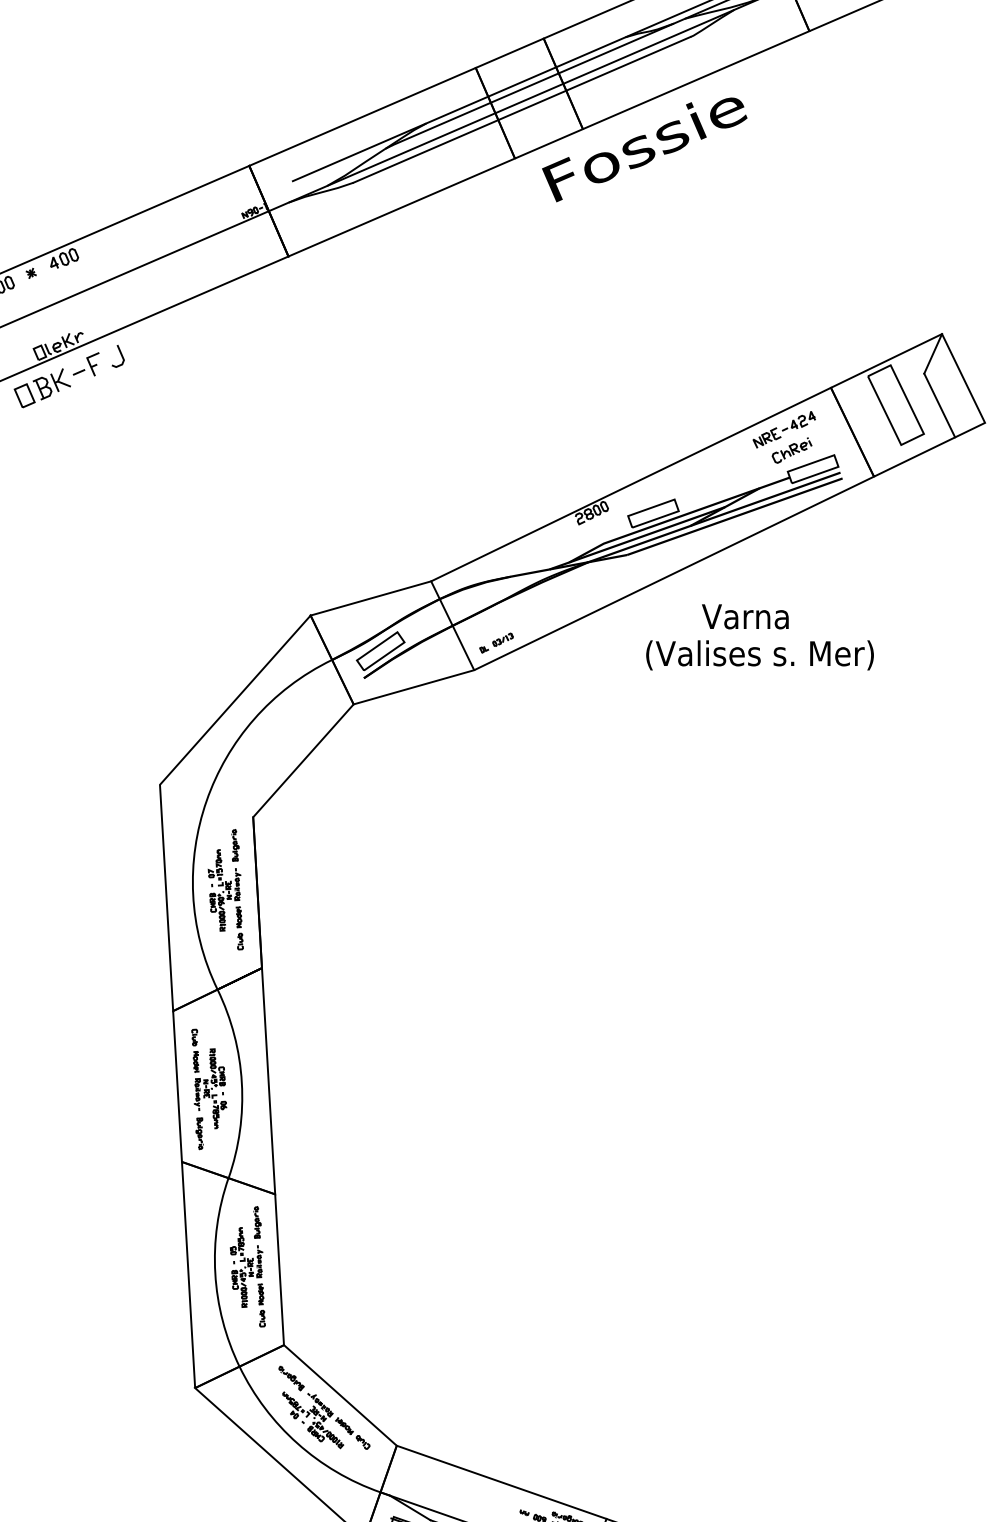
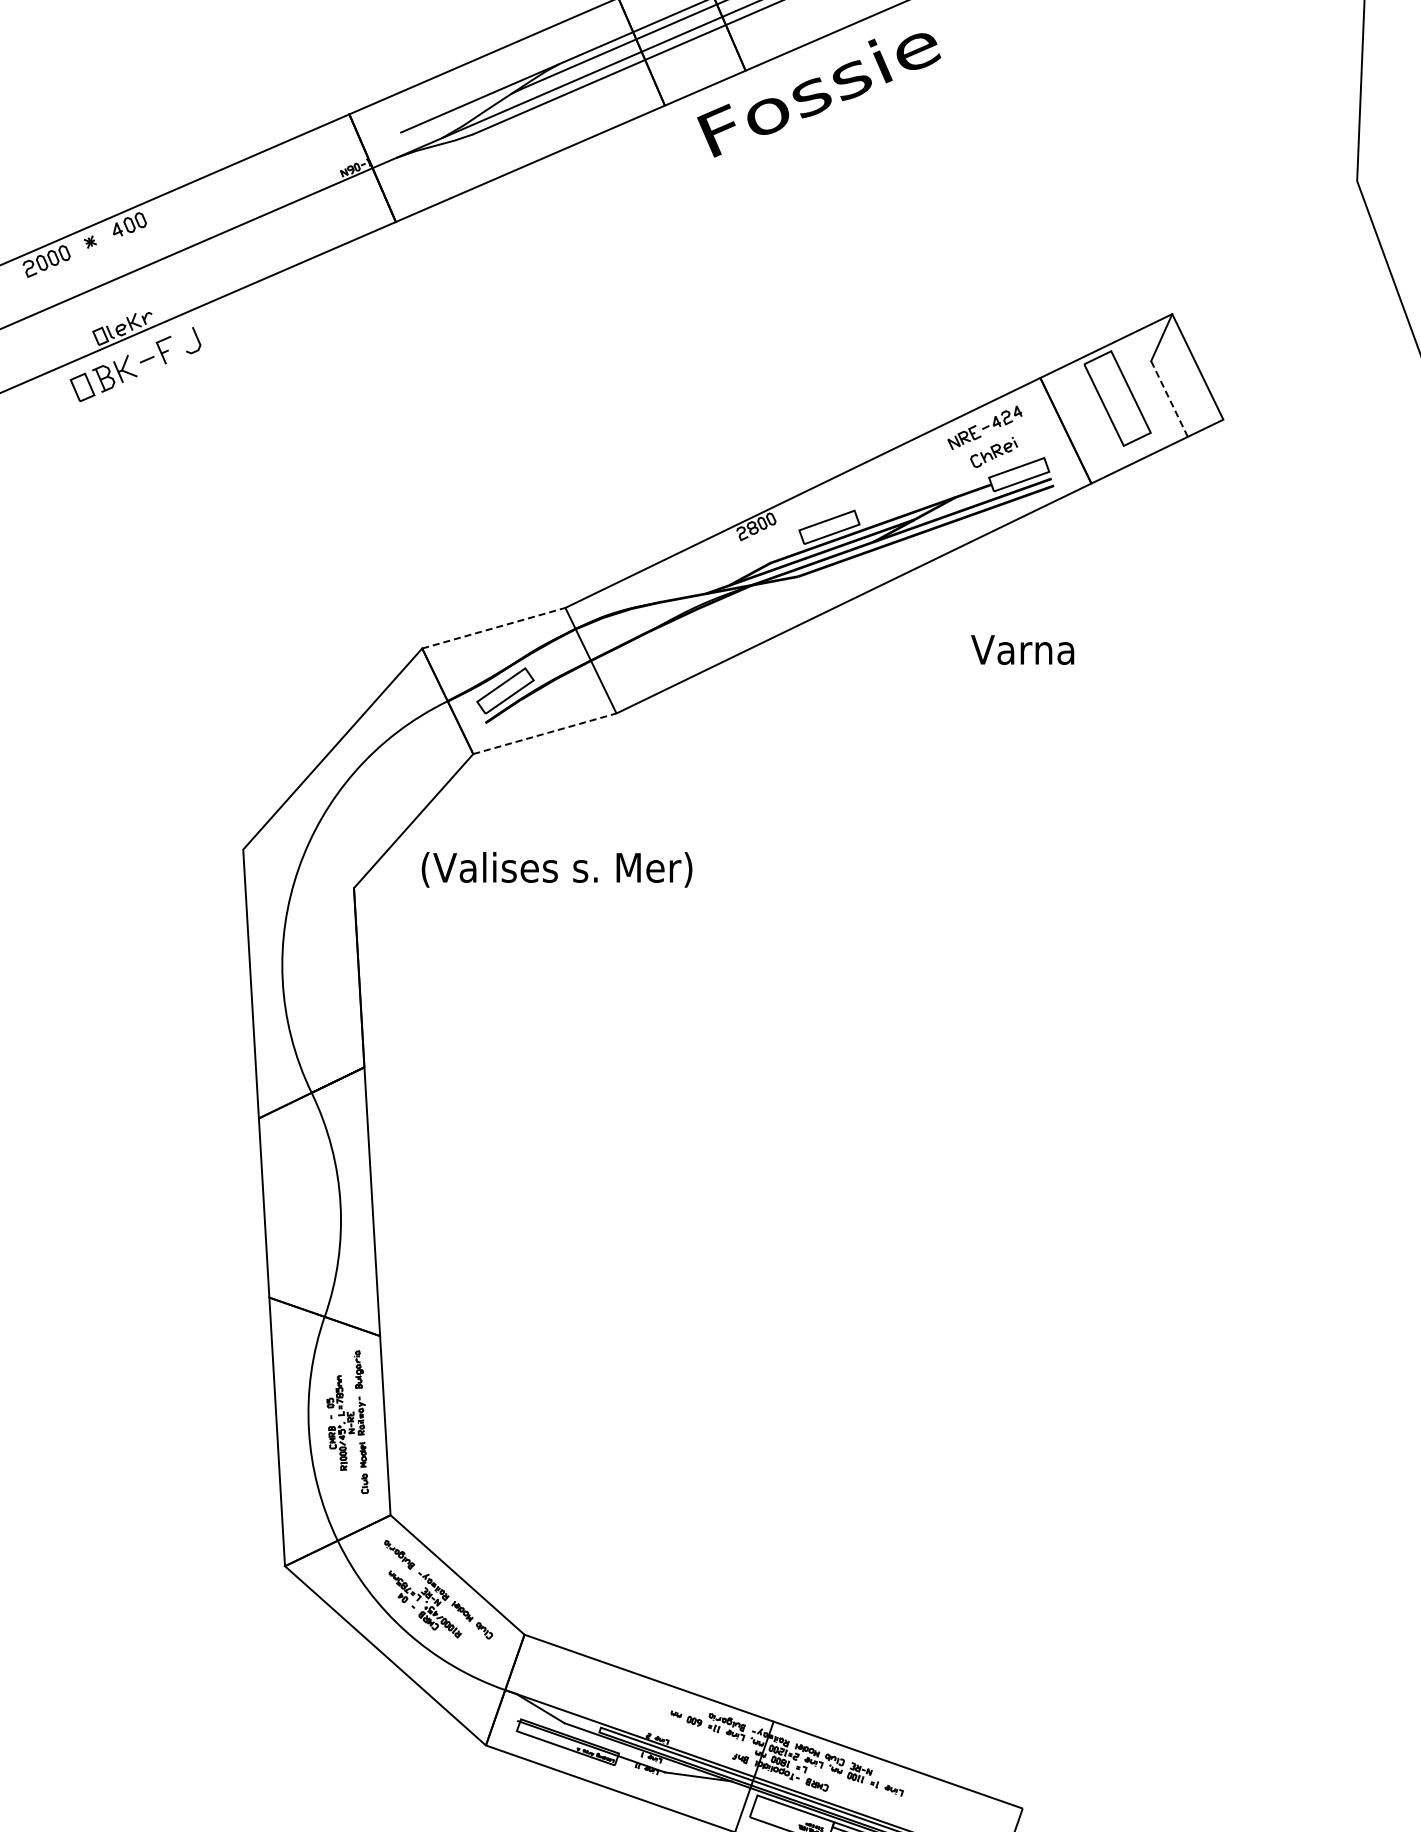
line: (939, 405) -> (1169, 398), solid -> dashed
line: (371, 598) -> (494, 628), solid -> dashed
text: (745, 616) -> (1022, 649), moved
part: (496, 643) -> (642, 681), removed
text: (759, 655) -> (556, 869), moved
line: (414, 687) -> (545, 733), solid -> dashed
part: (225, 889) -> (321, 974), removed
part: (209, 1089) -> (301, 1211), removed

